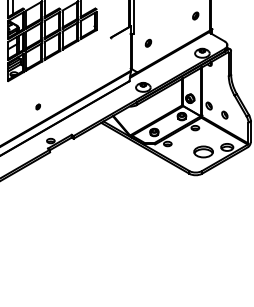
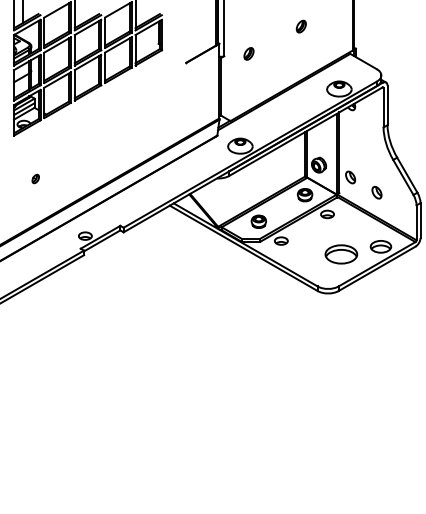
part: (195, 15) -> (300, 25), moved
part: (148, 42) -> (249, 52), moved
part: (37, 106) -> (34, 178), moved

